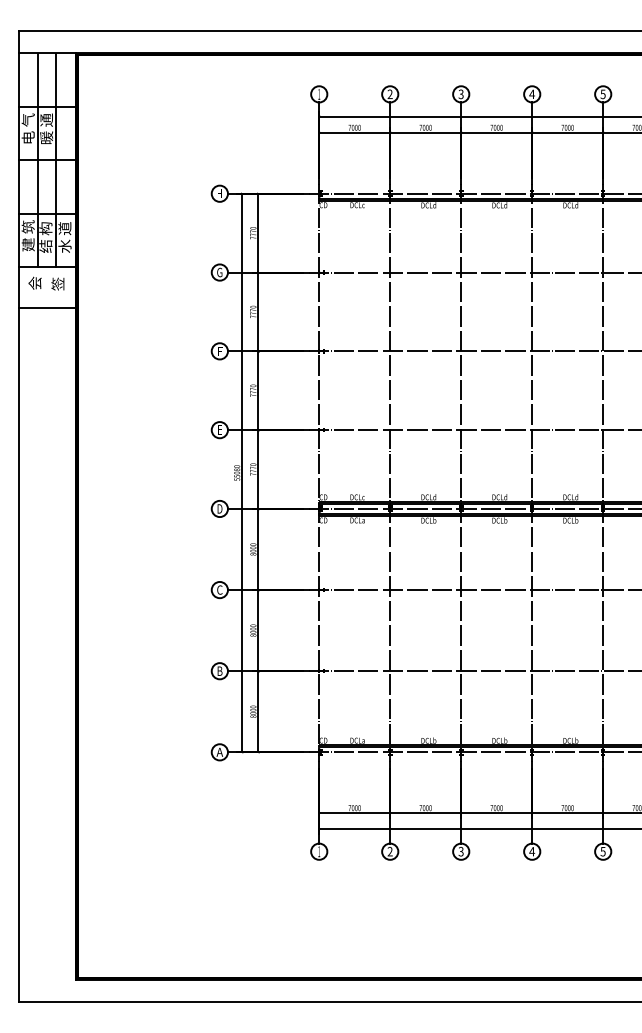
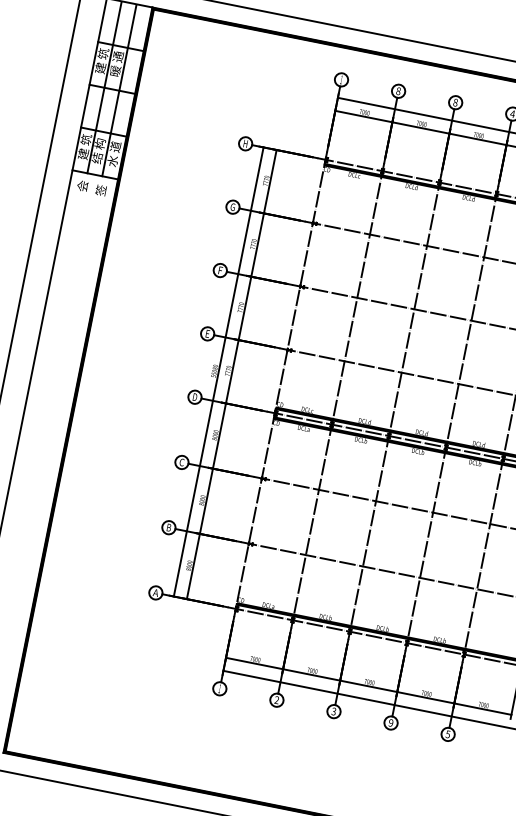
text: (460, 93) -> (455, 101), 3 -> 8
text: (389, 94) -> (397, 91), 2 -> 8
text: (27, 128) -> (101, 60), 电 气 -> 建 筑
line: (47, 308) -> (88, 208), removed
text: (532, 851) -> (391, 722), 4 -> 9

